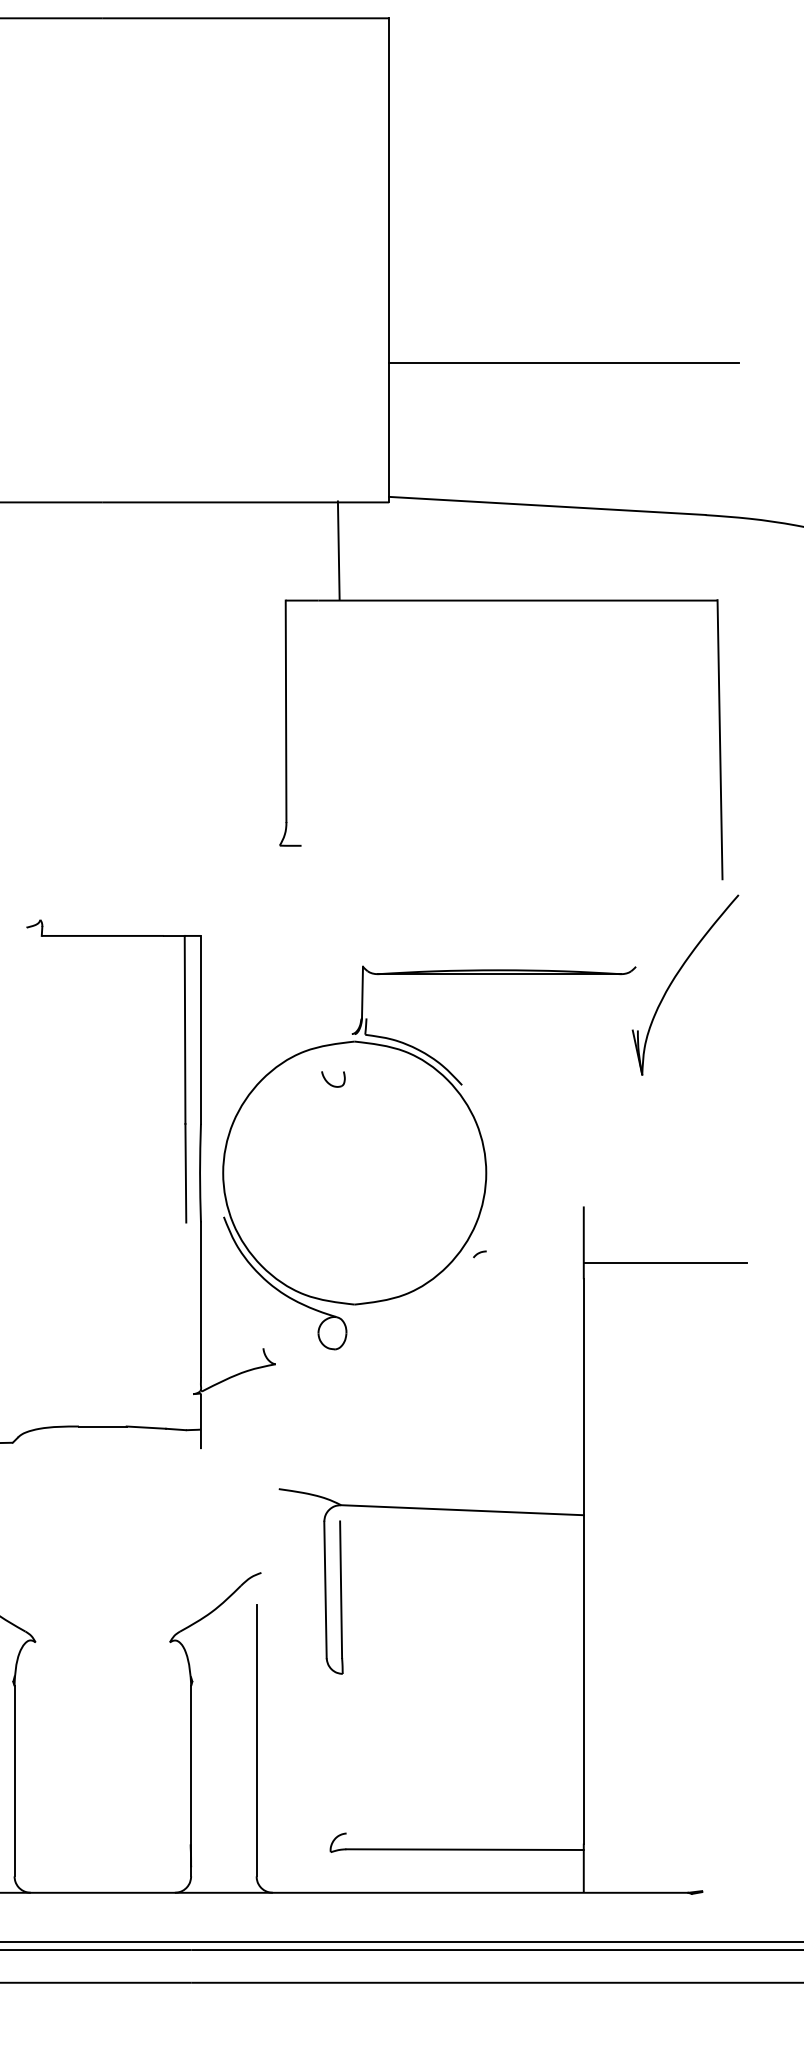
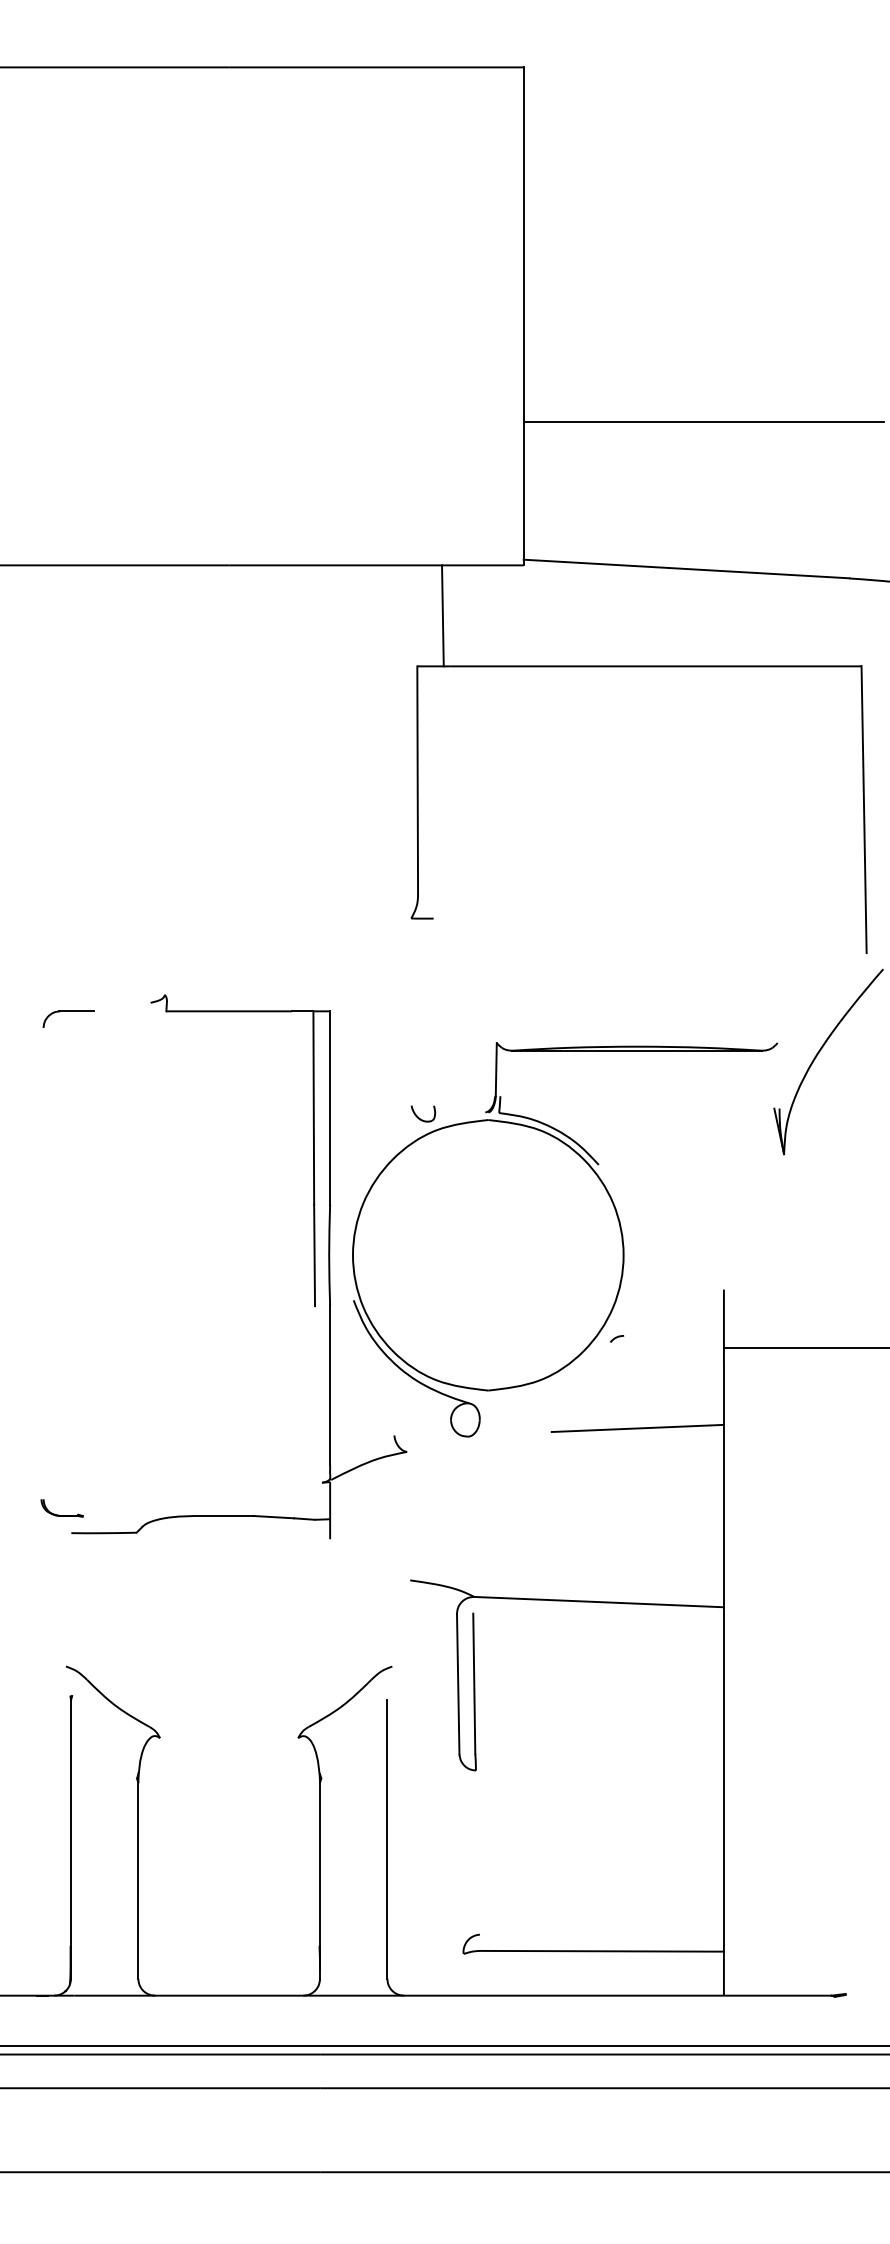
line: (338, 550) -> (442, 615), moved
part: (333, 1078) -> (423, 1113), moved
line: (499, 1341) -> (637, 1428), added

